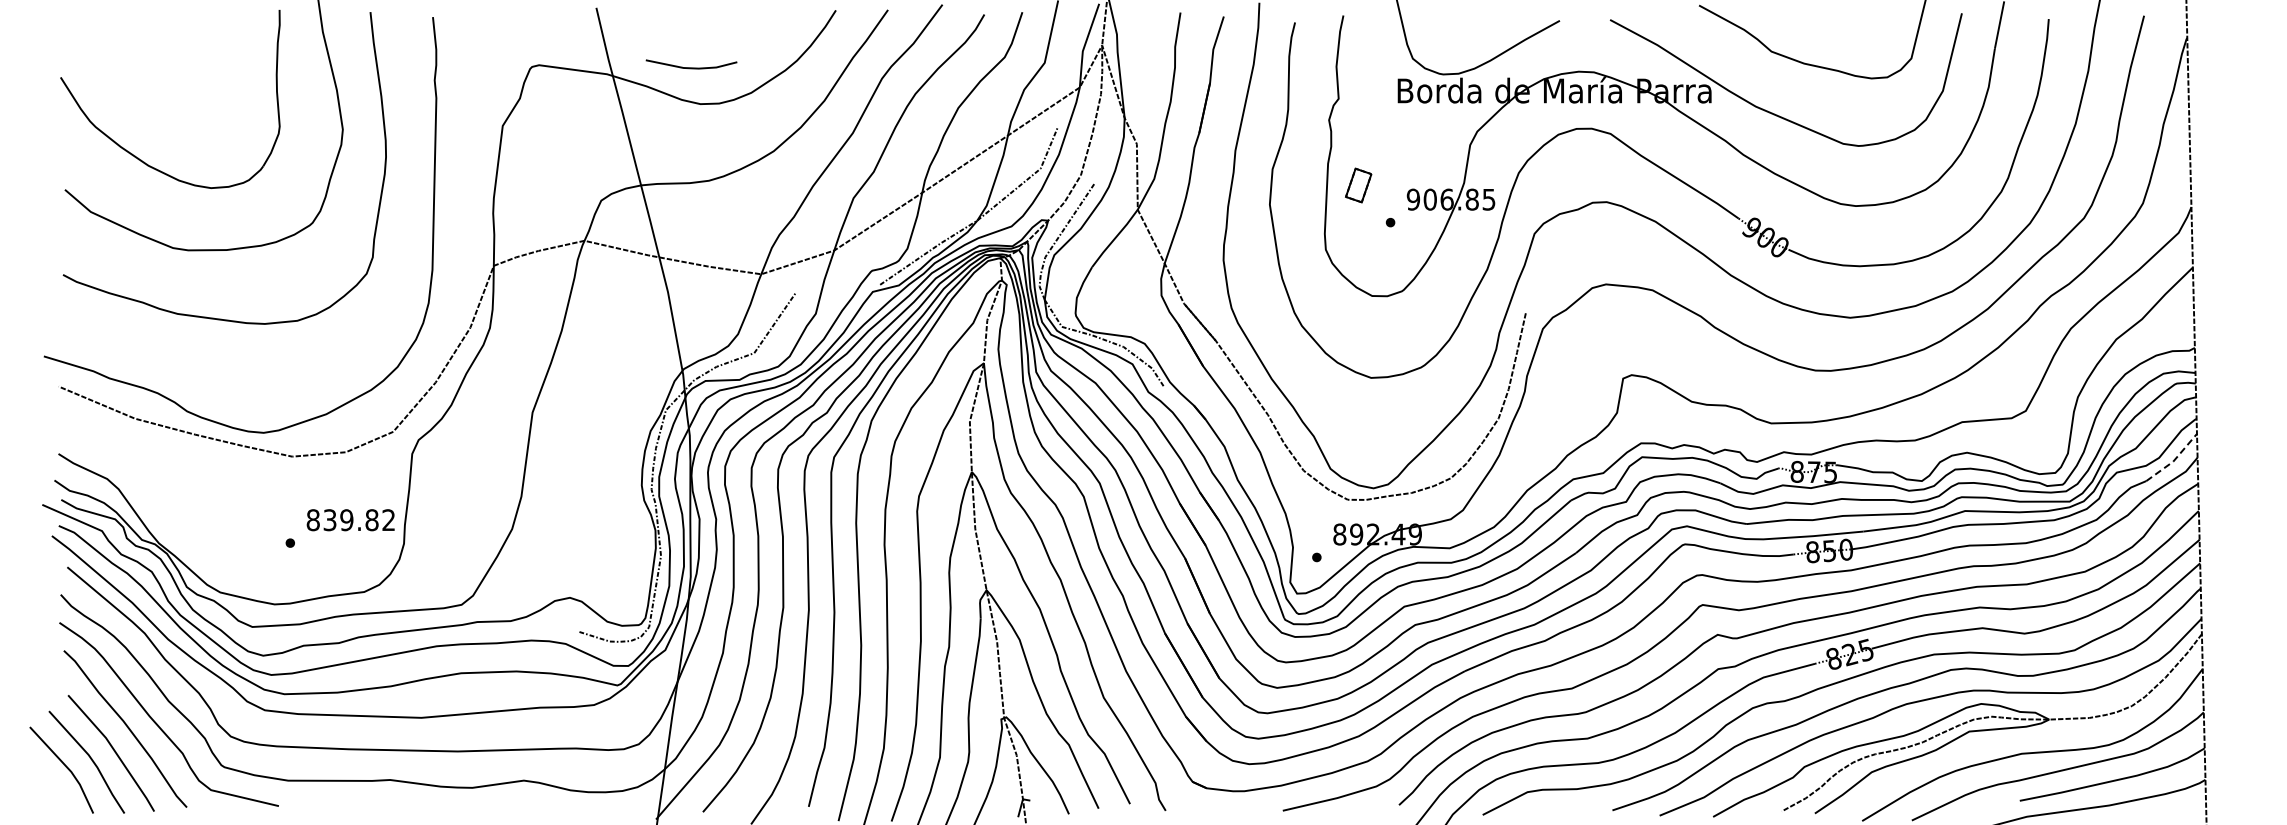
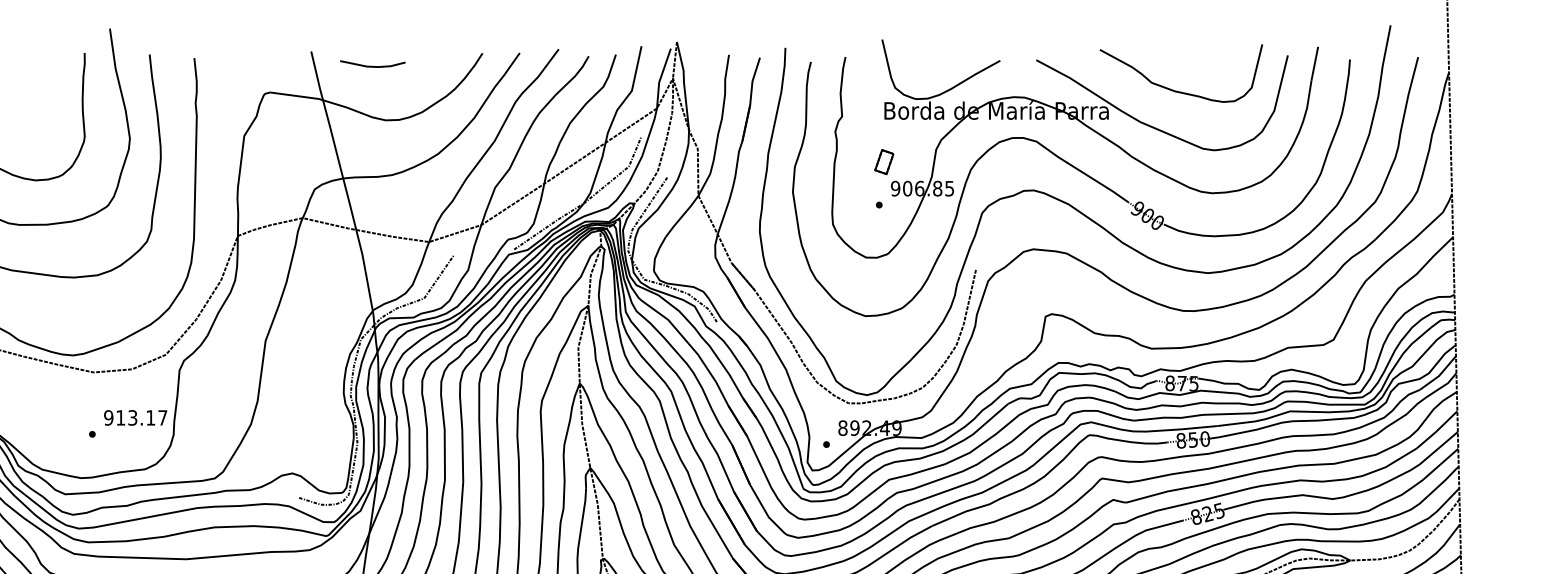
line: (691, 67) -> (372, 66), moved
part: (1358, 185) -> (884, 162), moved
line: (2174, 460) -> (1439, 375), dashed -> solid
text: (350, 520) -> (135, 418), 839.82 -> 913.17

